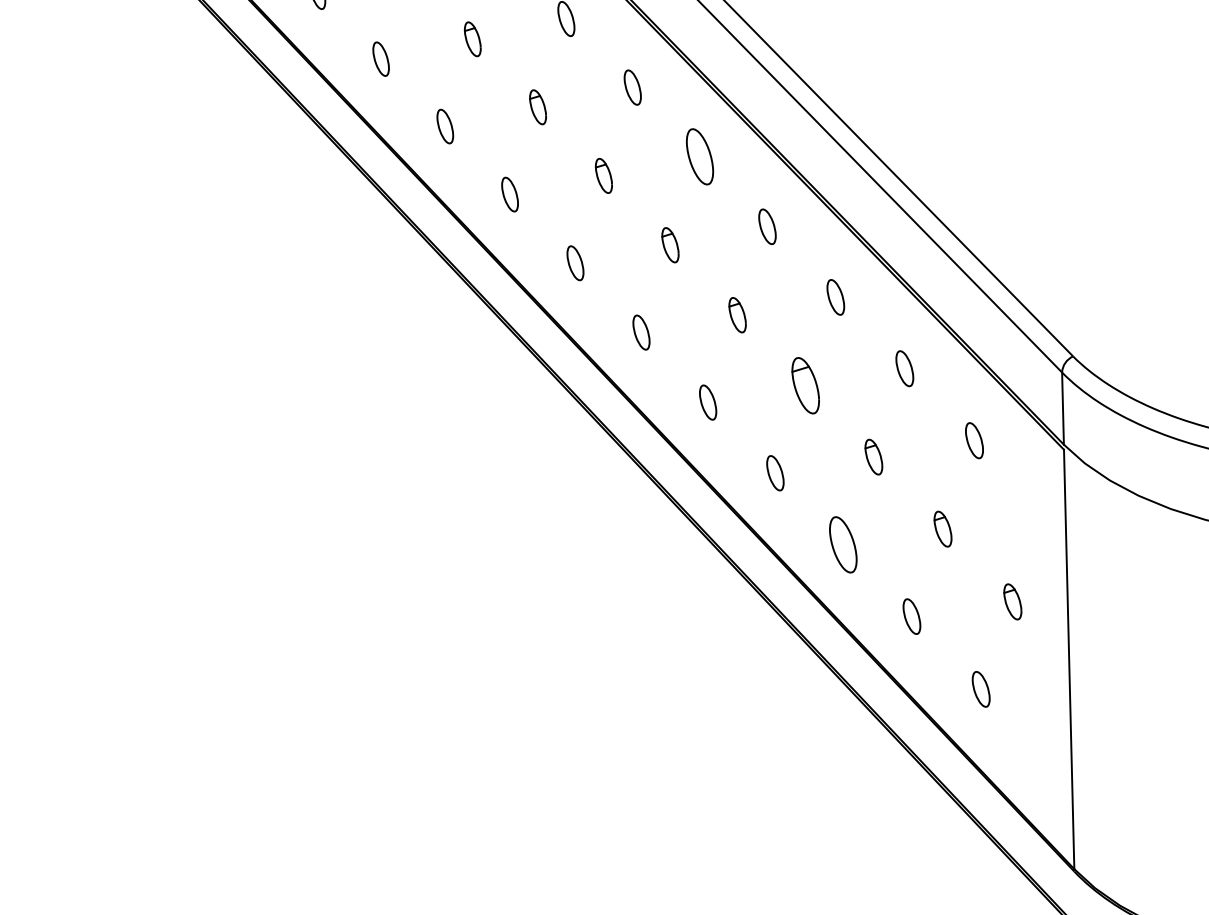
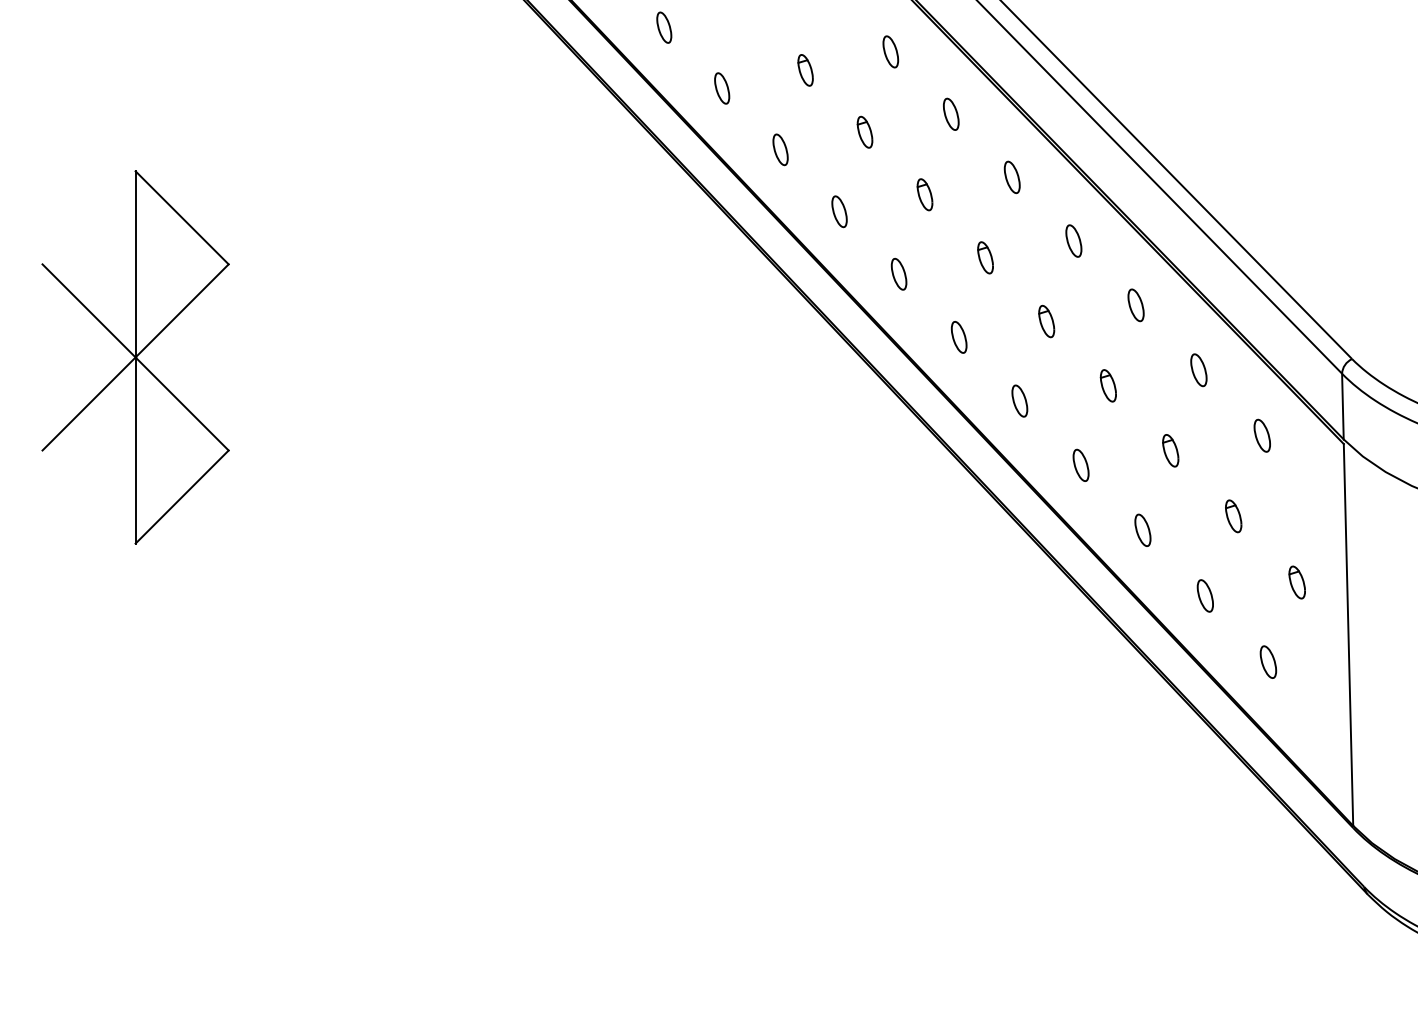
part: (698, 156) -> (1011, 177), size x0.62
part: (804, 385) -> (1107, 385), size x0.62
part: (842, 543) -> (1142, 529), size x0.62

